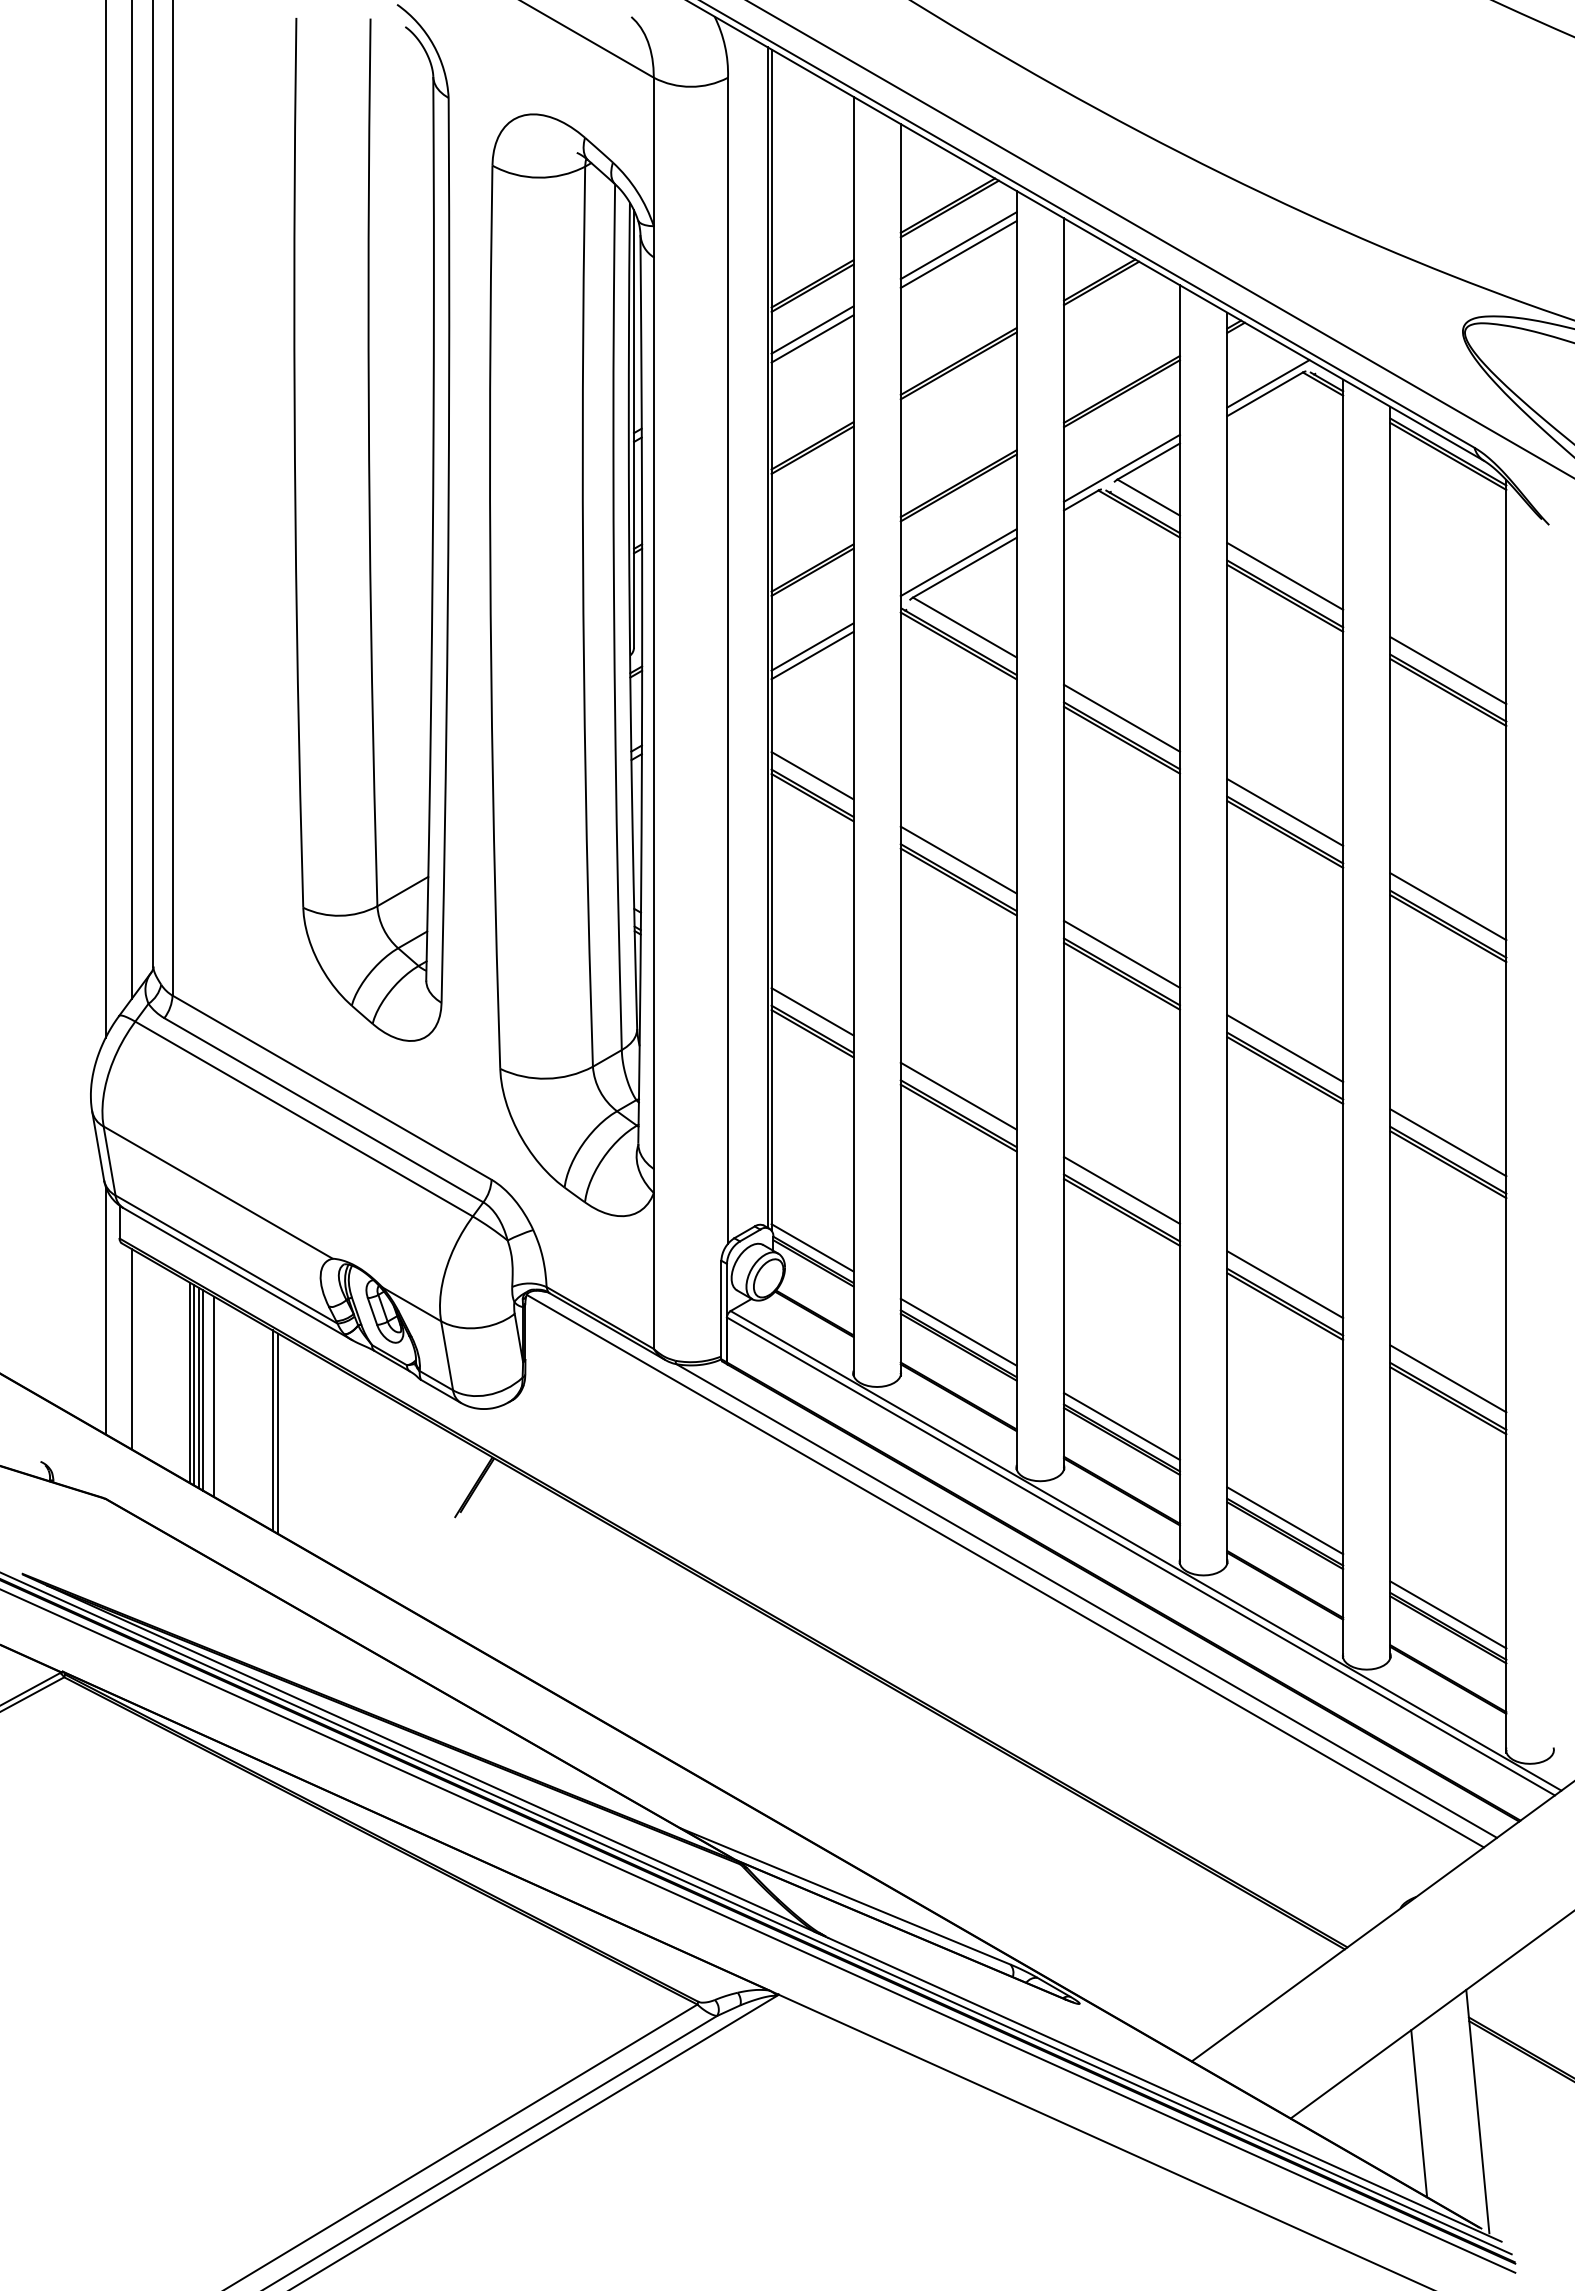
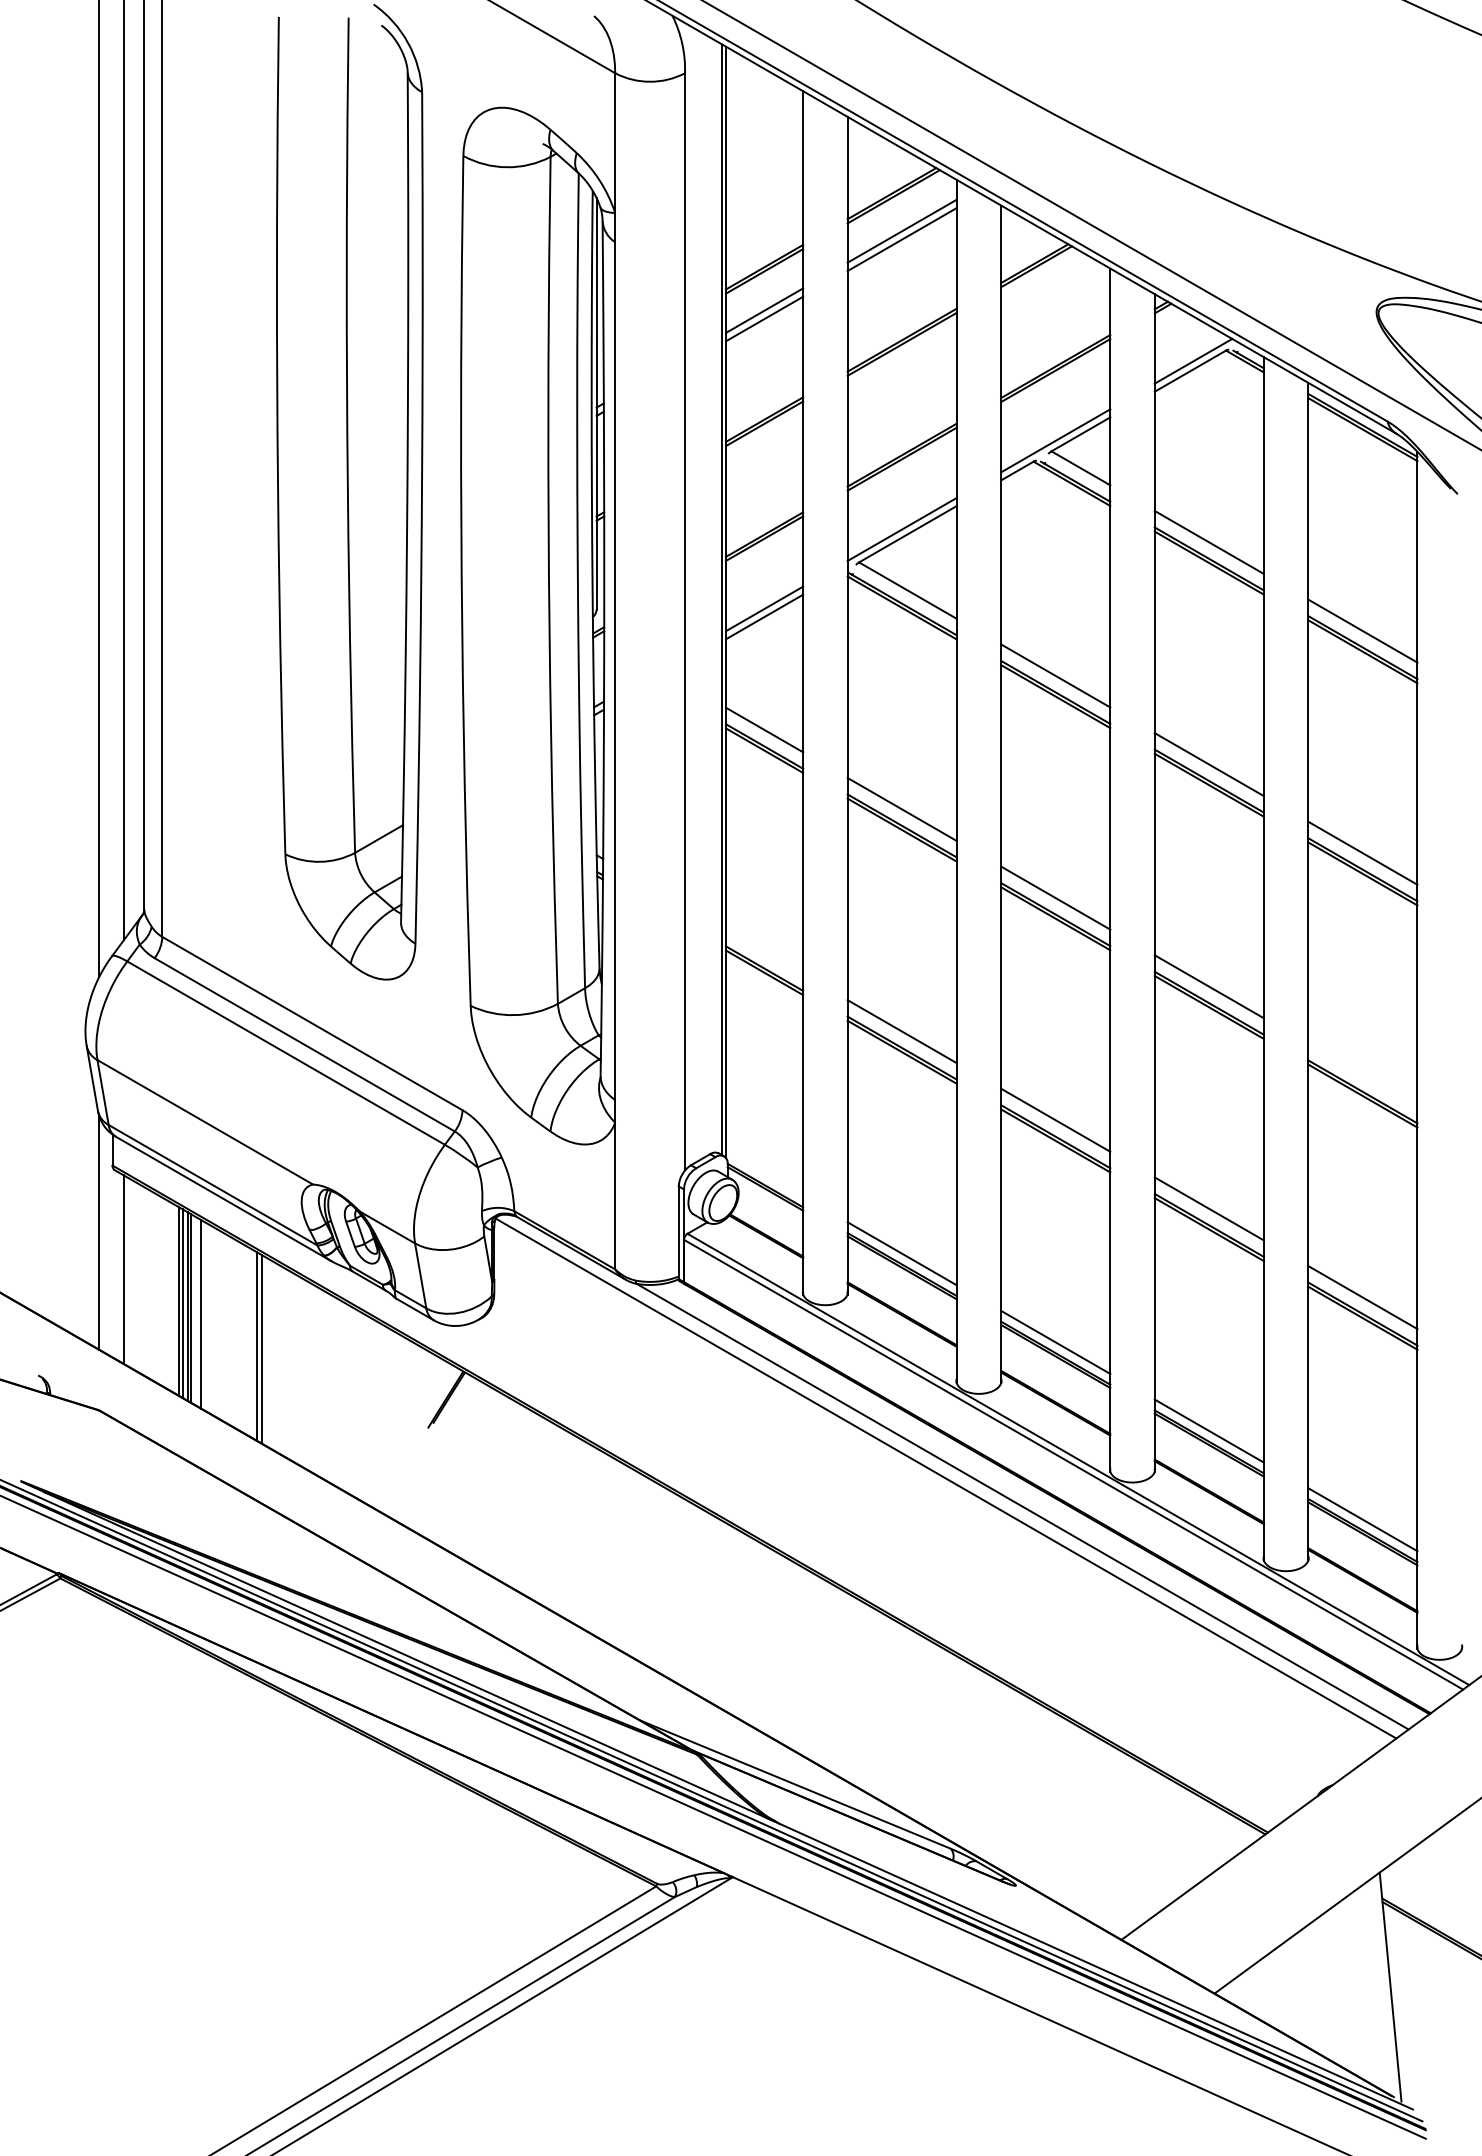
line: (812, 1011) -> (764, 951), removed
line: (1448, 1142) -> (1363, 1075), removed
line: (812, 1247) -> (764, 1173), removed
line: (1419, 2113) -> (1335, 1988), removed

